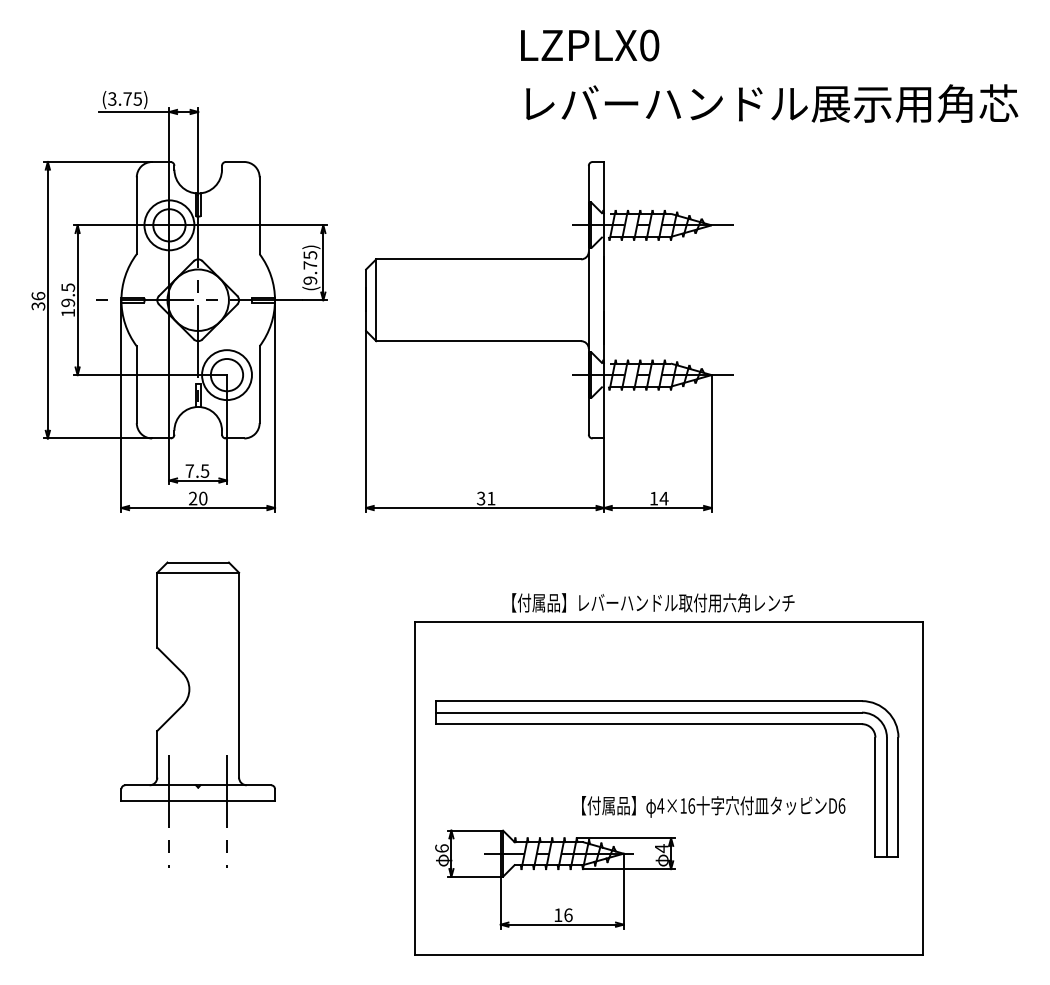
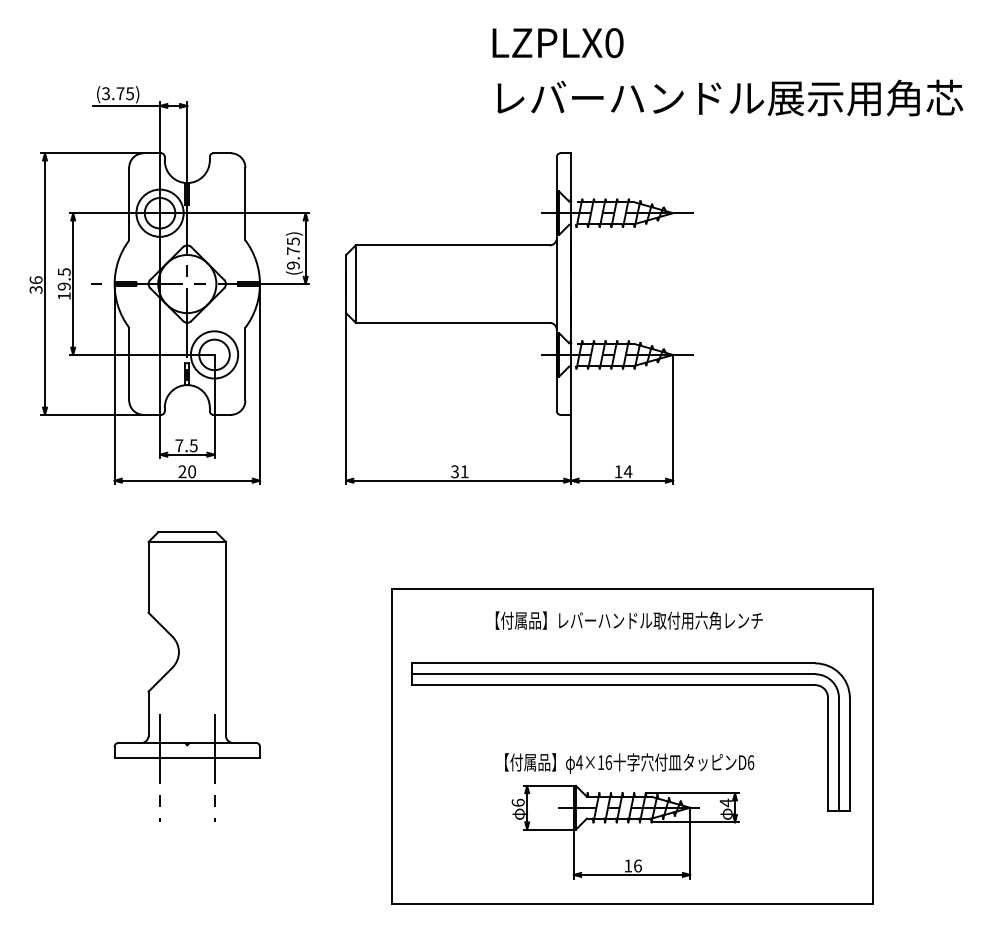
text: (653, 602) -> (629, 620), moved
text: (713, 806) -> (629, 763), moved
part: (555, 879) -> (625, 832), moved

